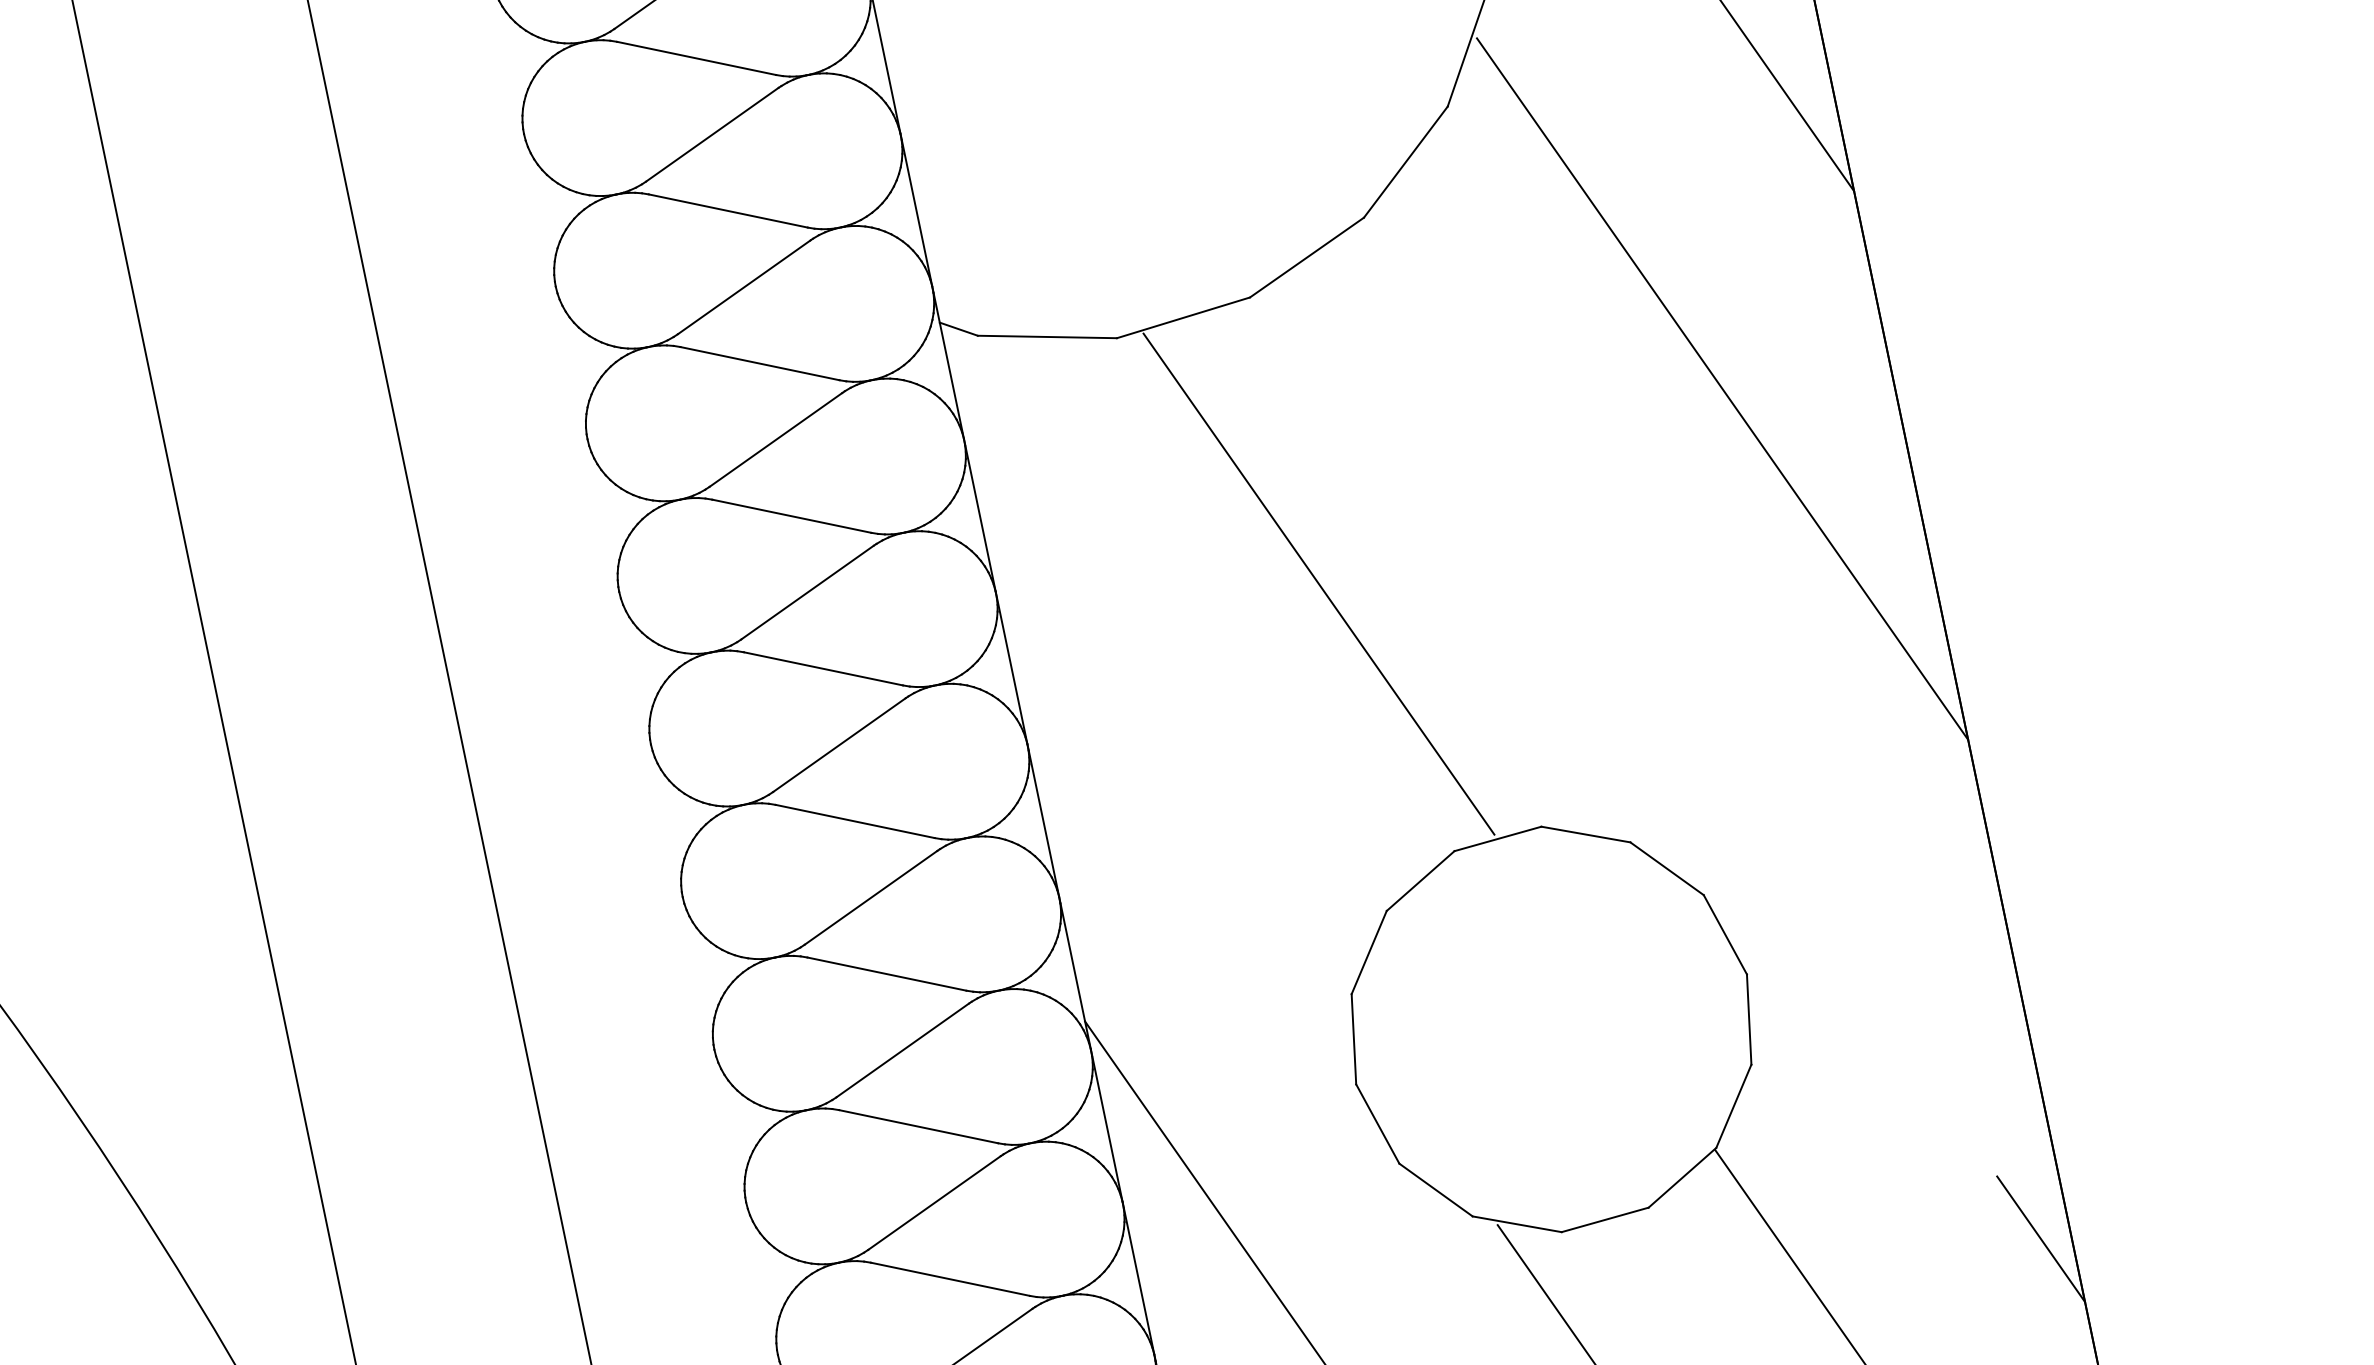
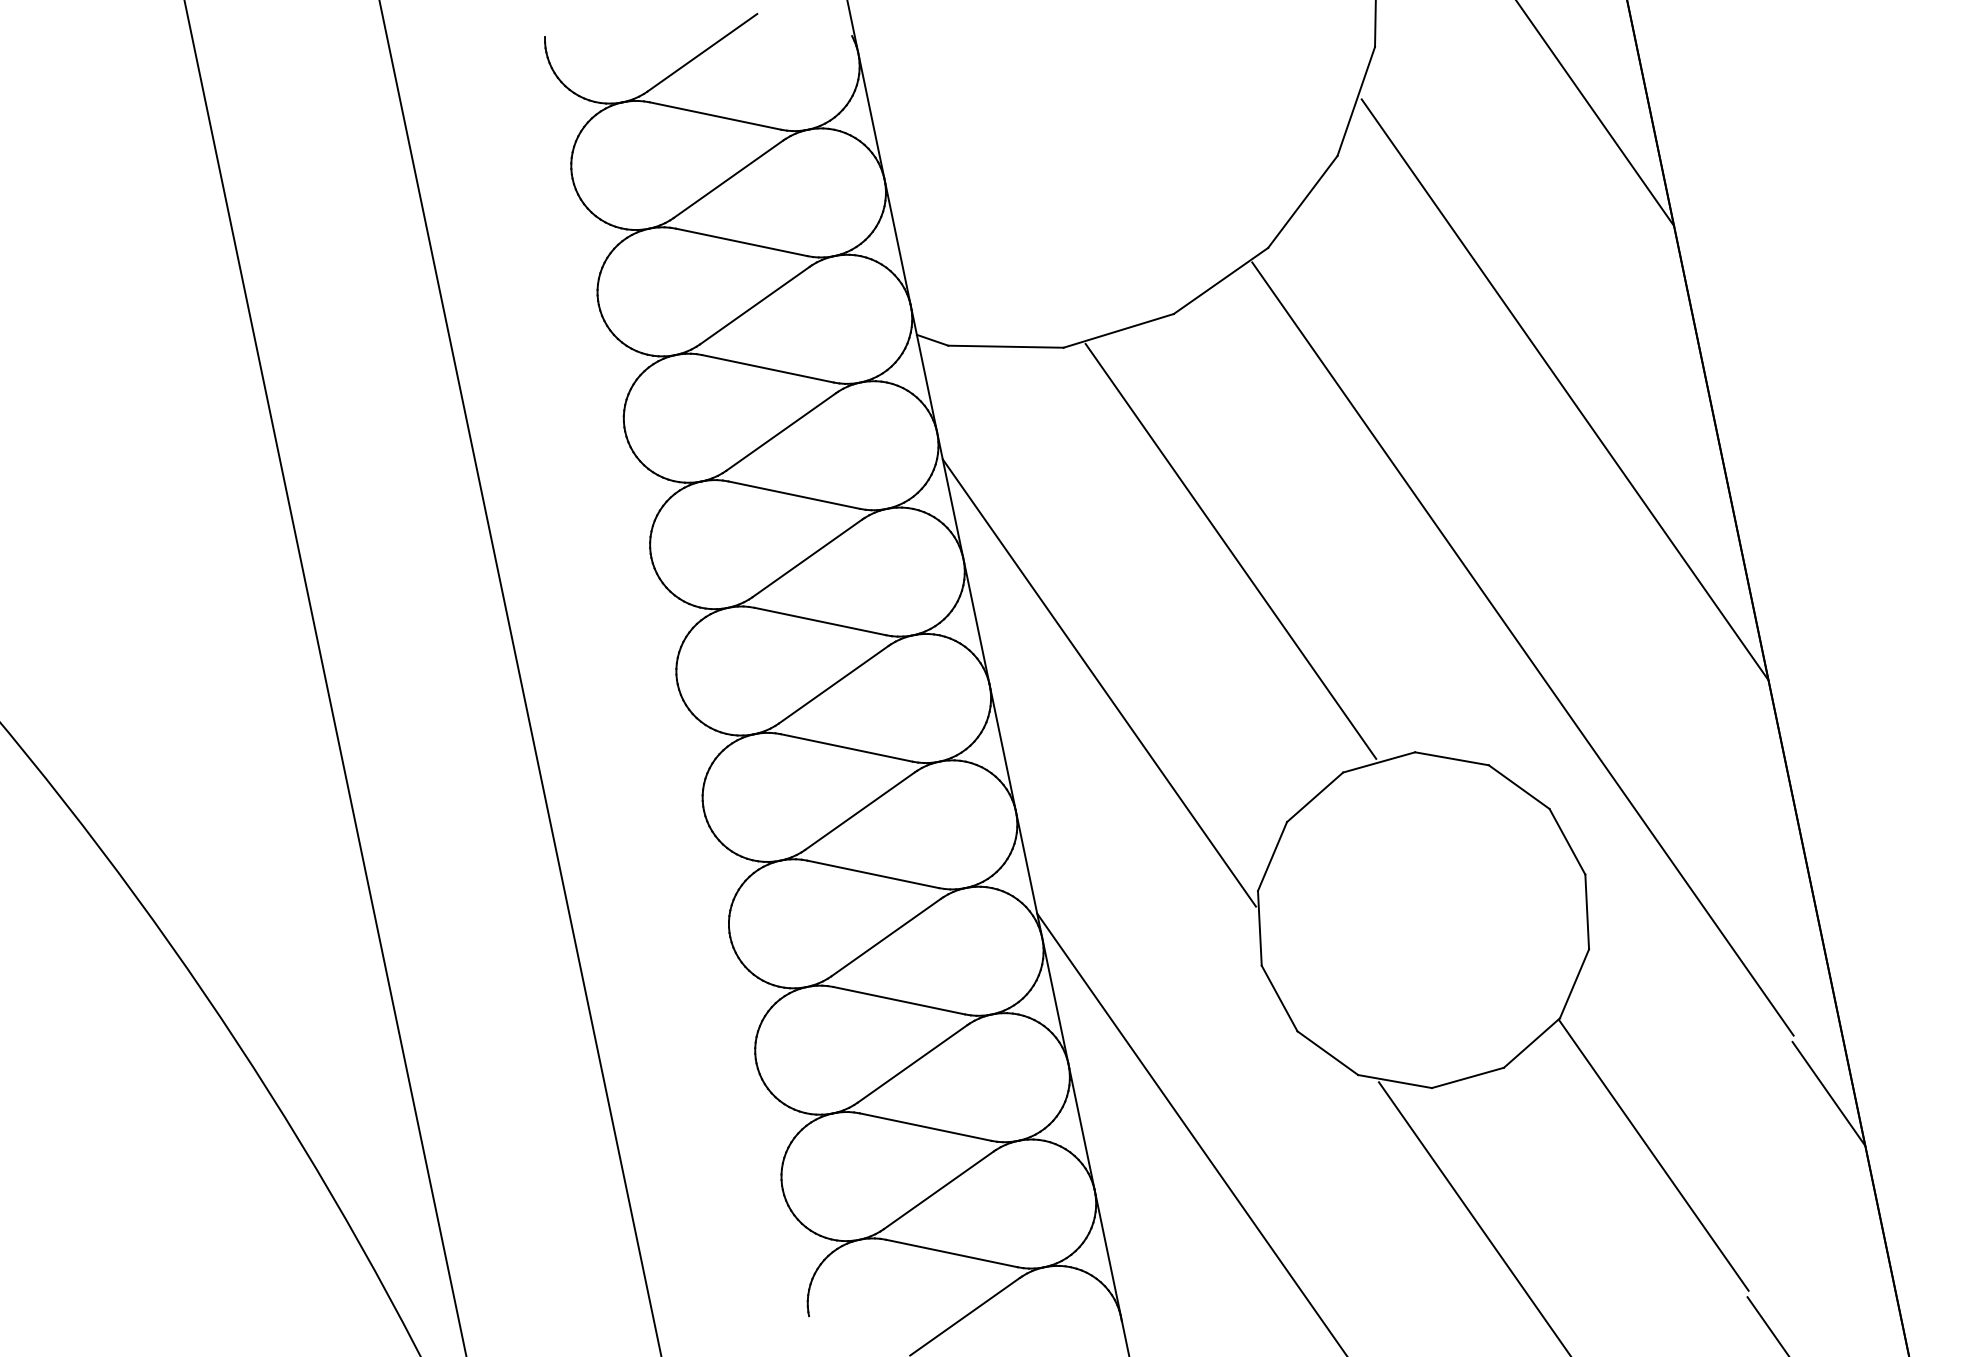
line: (1671, 701) -> (1522, 648), added
line: (1160, 742) -> (1099, 682), added

